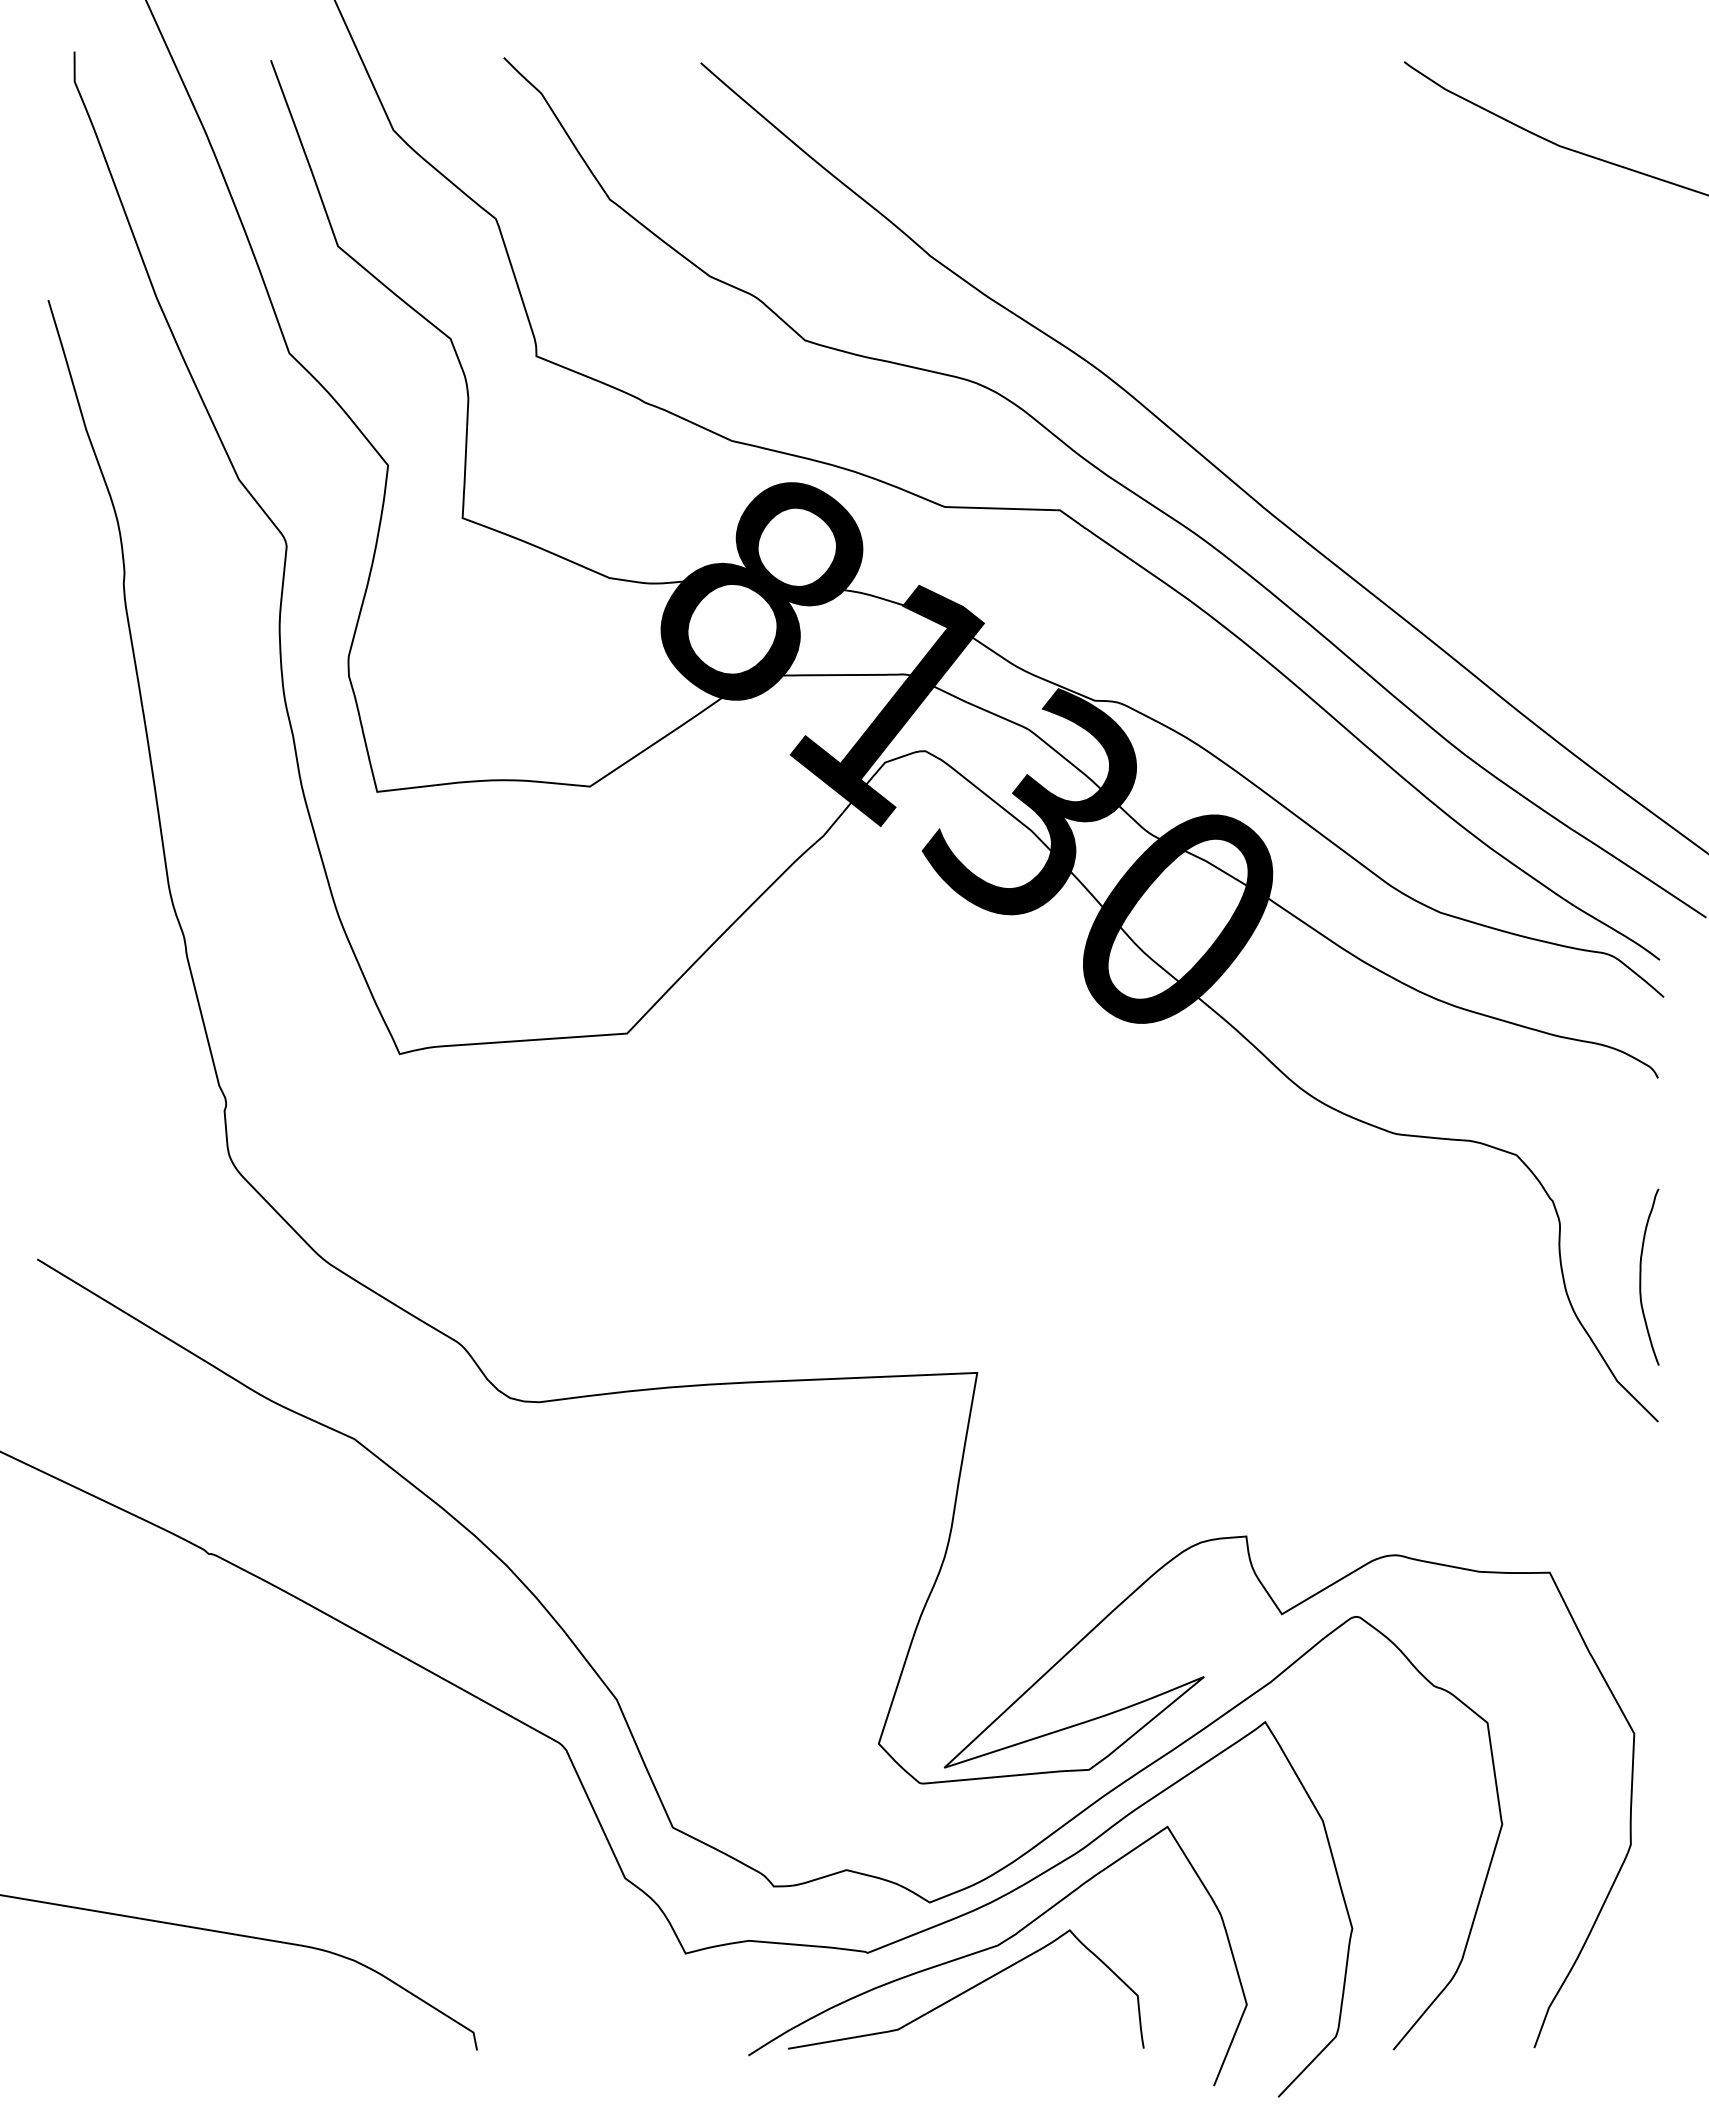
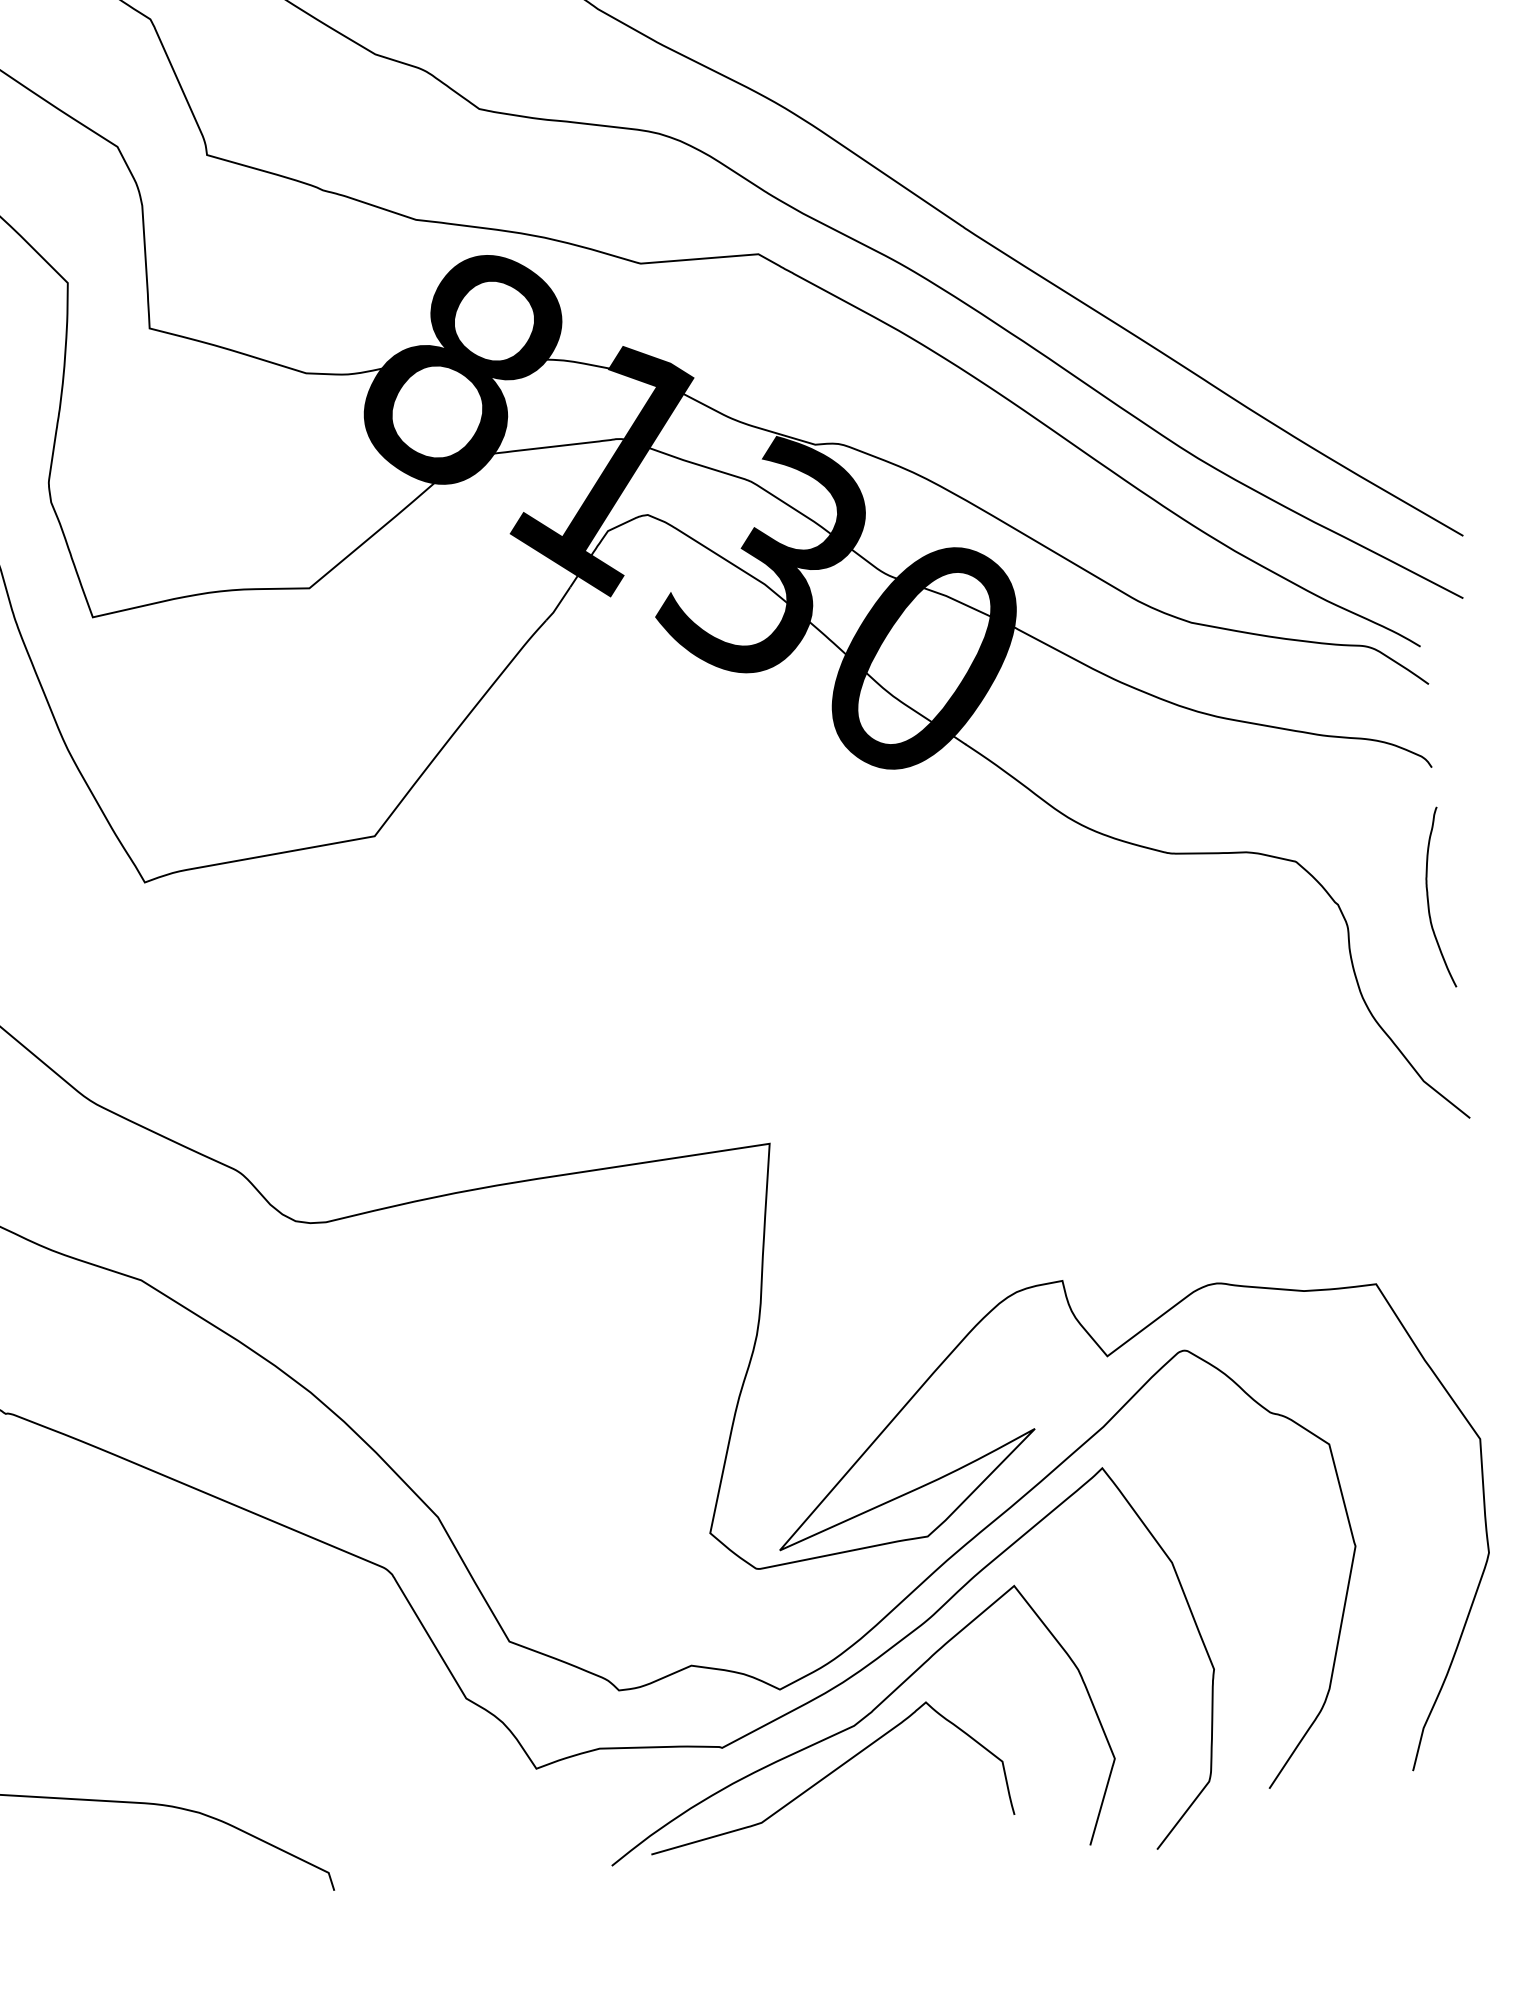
curve: (1641, 1276) -> (1428, 898), moved

